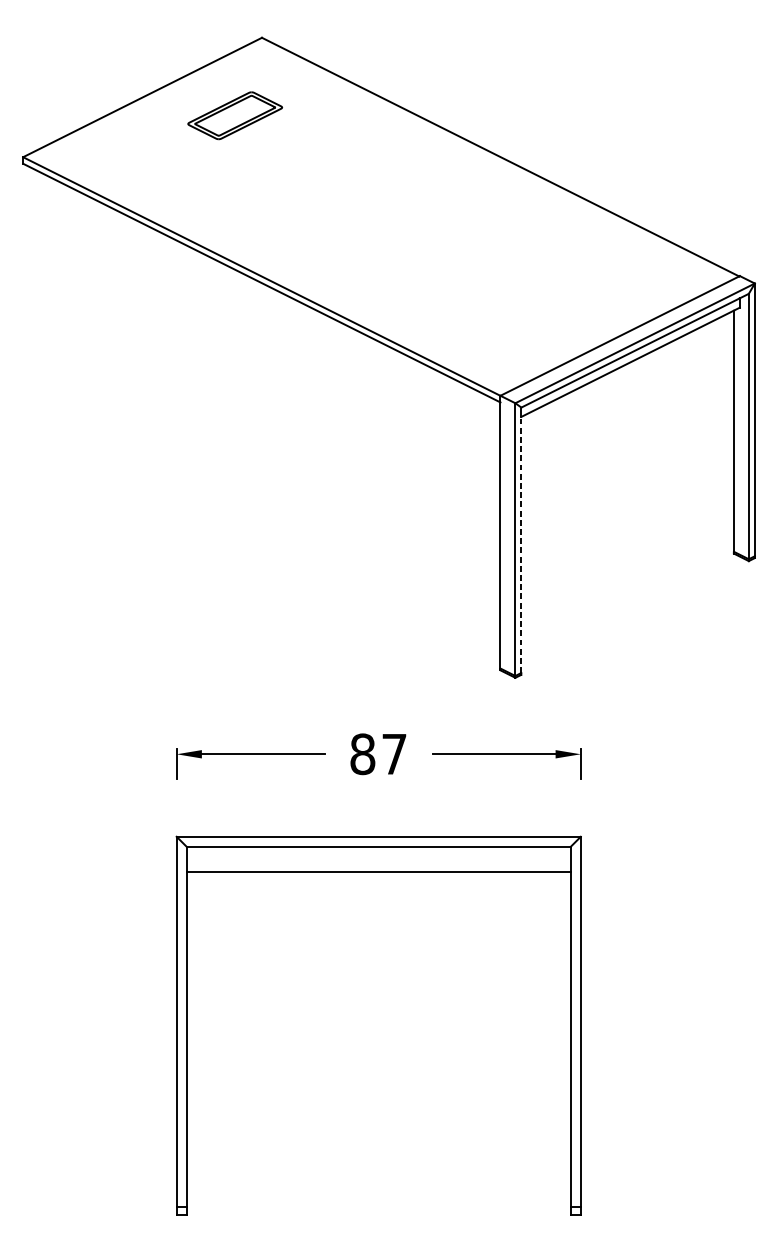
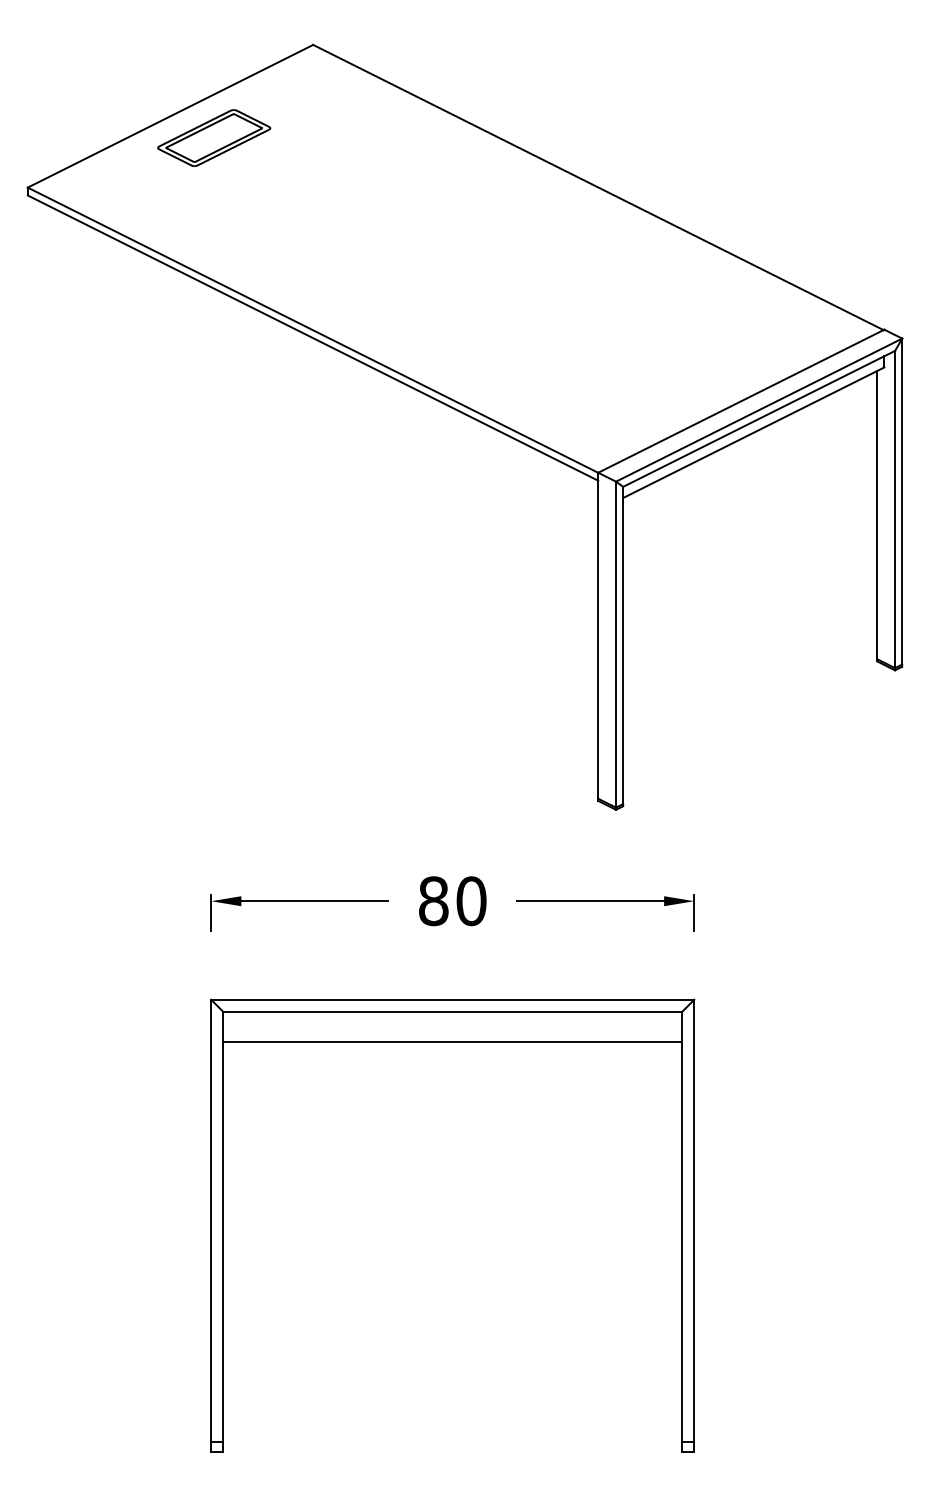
part: (235, 115) -> (214, 137), moved
line: (521, 544) -> (623, 650), dashed -> solid
text: (394, 754) -> (471, 901), 87 -> 80

